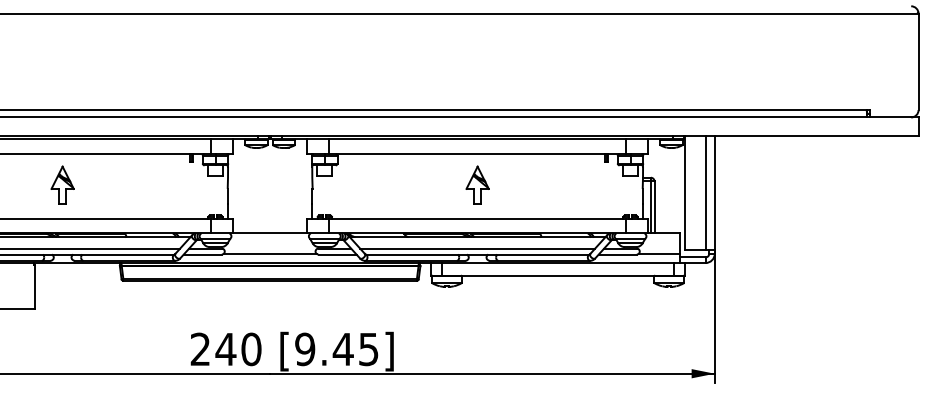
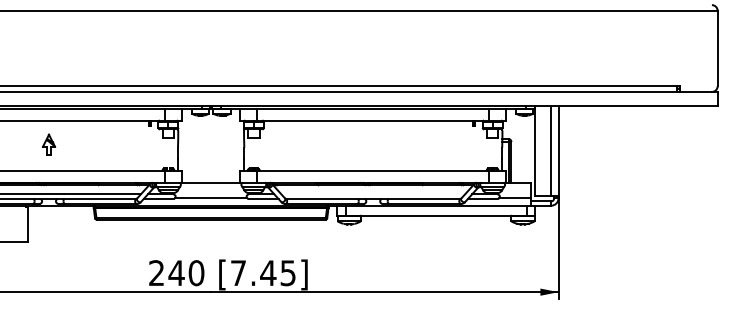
part: (62, 184) -> (48, 144), size x0.7
part: (477, 184) -> (373, 144), removed
line: (477, 248) -> (373, 194), removed
text: (305, 349) -> (238, 273), [9.45] -> [7.45]

